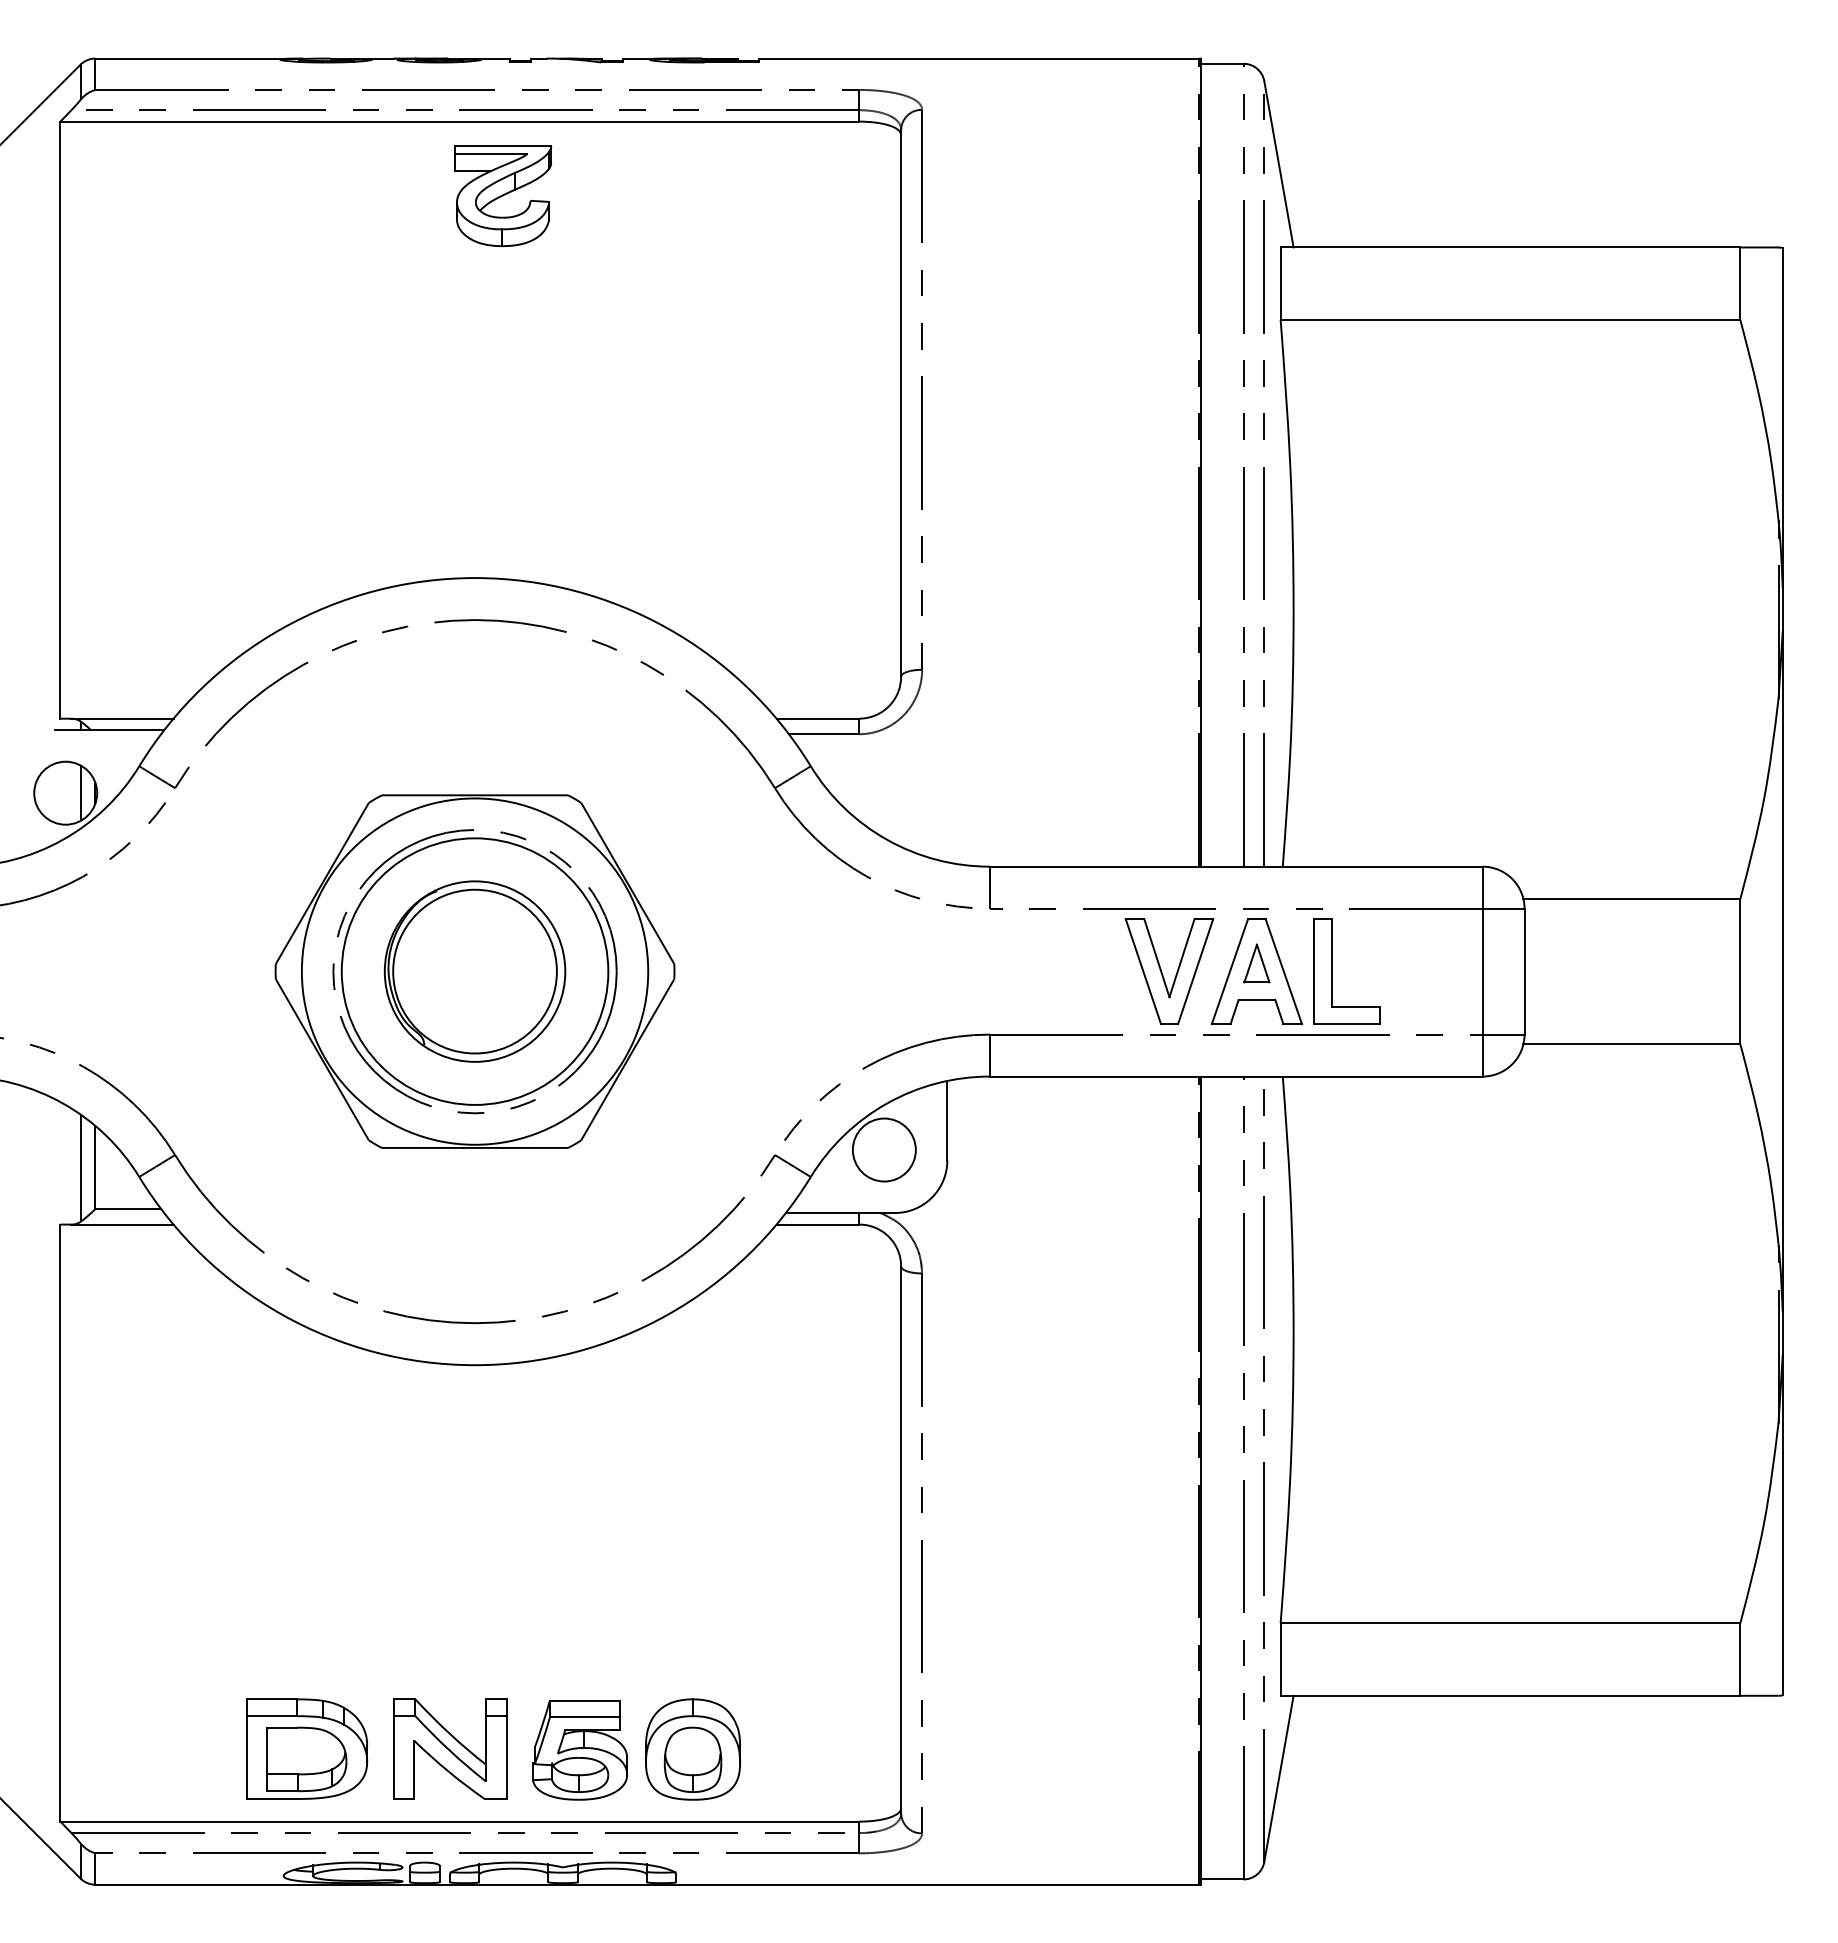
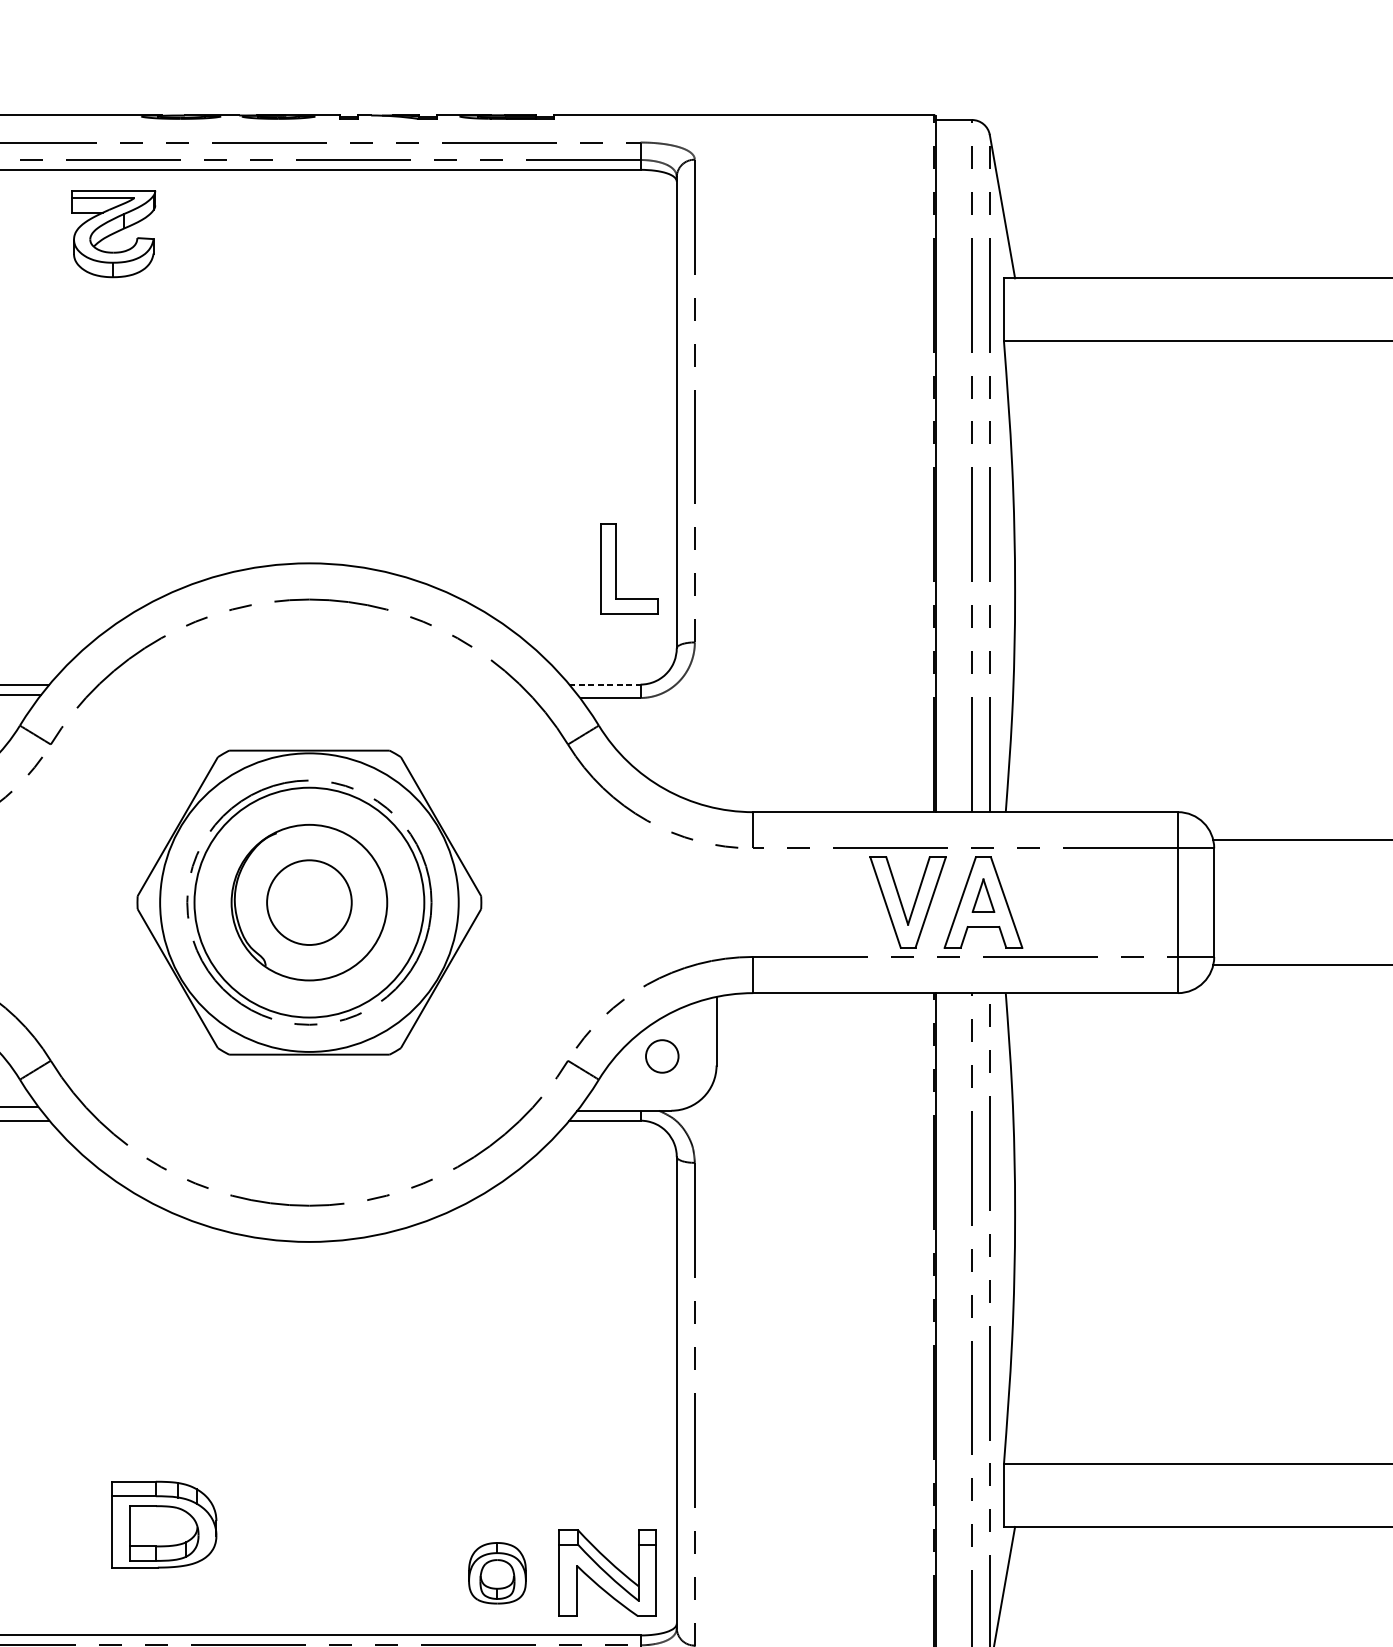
part: (503, 195) -> (114, 233), moved
line: (818, 718) -> (605, 684), solid -> dashed
circle: (474, 971) -> (308, 902), size x0.6
part: (1332, 971) -> (616, 568), moved
circle: (883, 1149) -> (661, 1055), size x0.6
part: (307, 1748) -> (164, 1524), moved
part: (450, 1748) -> (608, 1572), moved
part: (693, 1749) -> (497, 1573), size x0.7
part: (579, 1750) -> (399, 1574), removed

